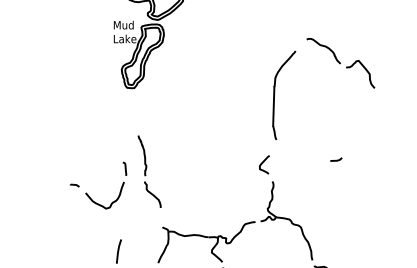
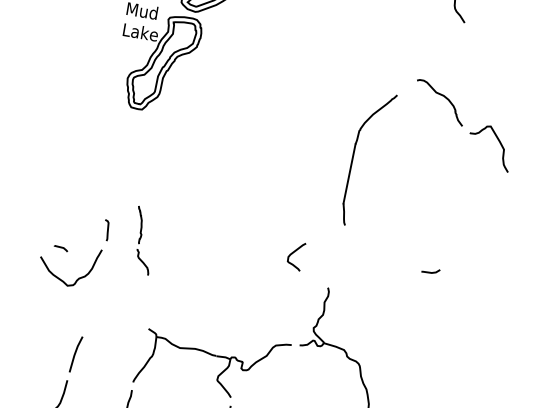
curve: (263, 163) -> (294, 253), moved
part: (149, 171) -> (143, 240), size x0.6
line: (74, 185) -> (60, 248), moved

